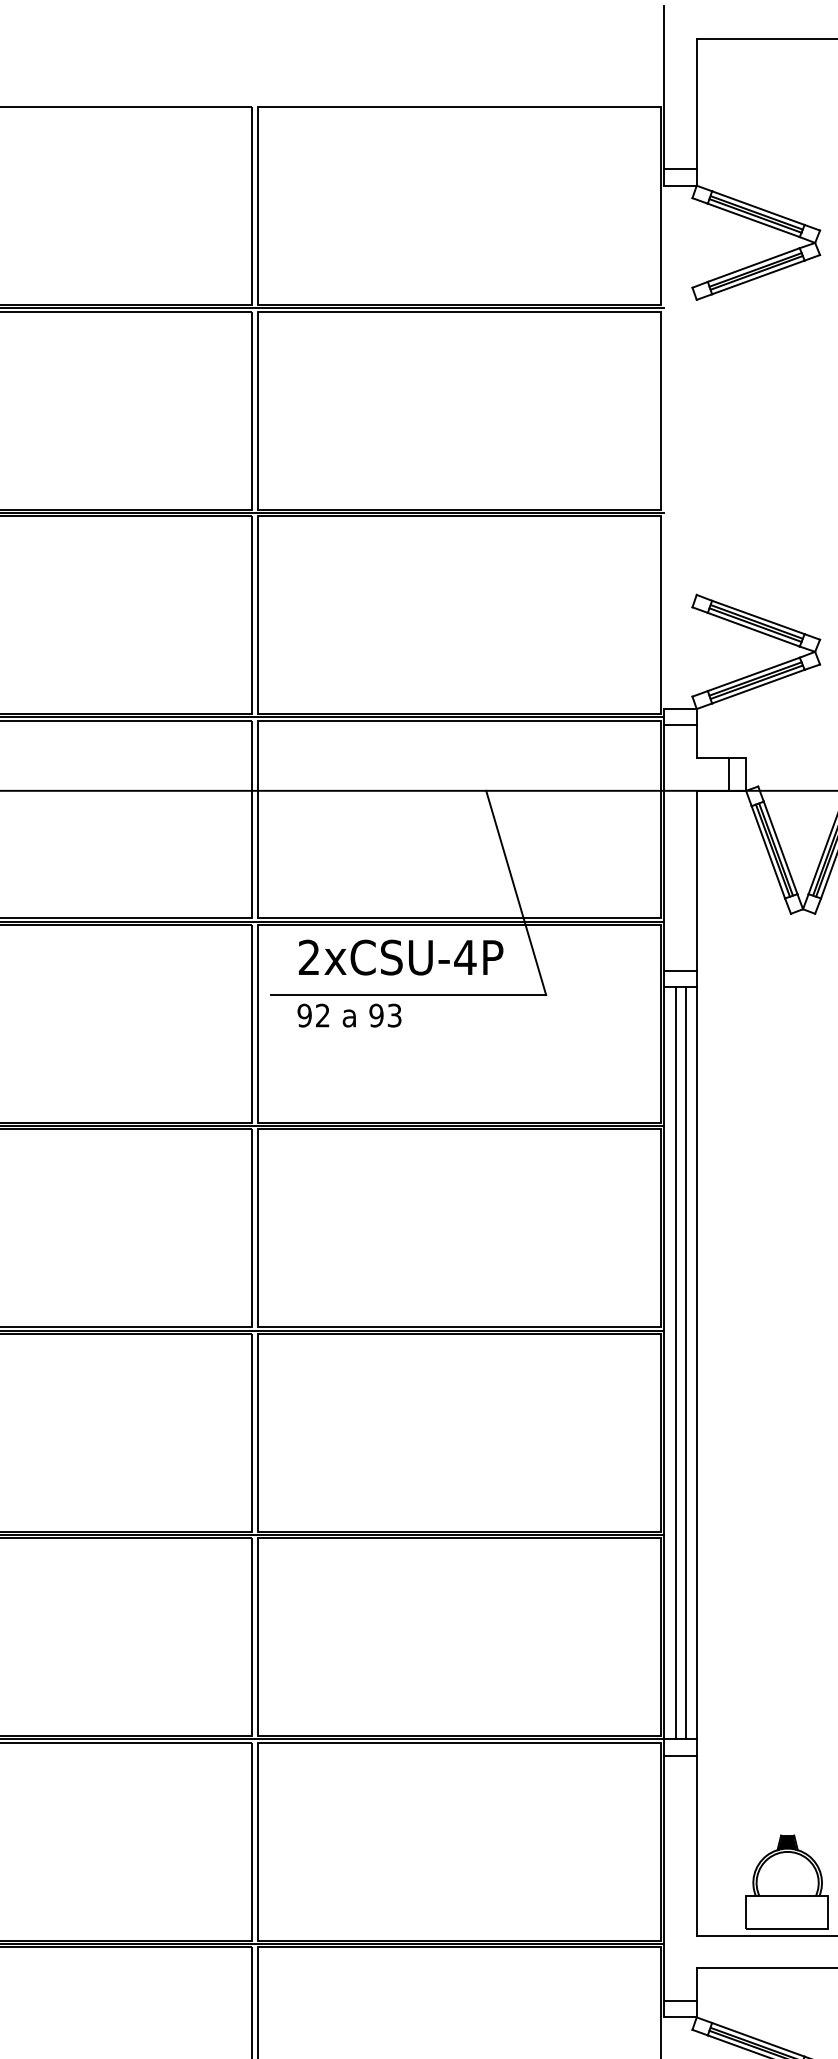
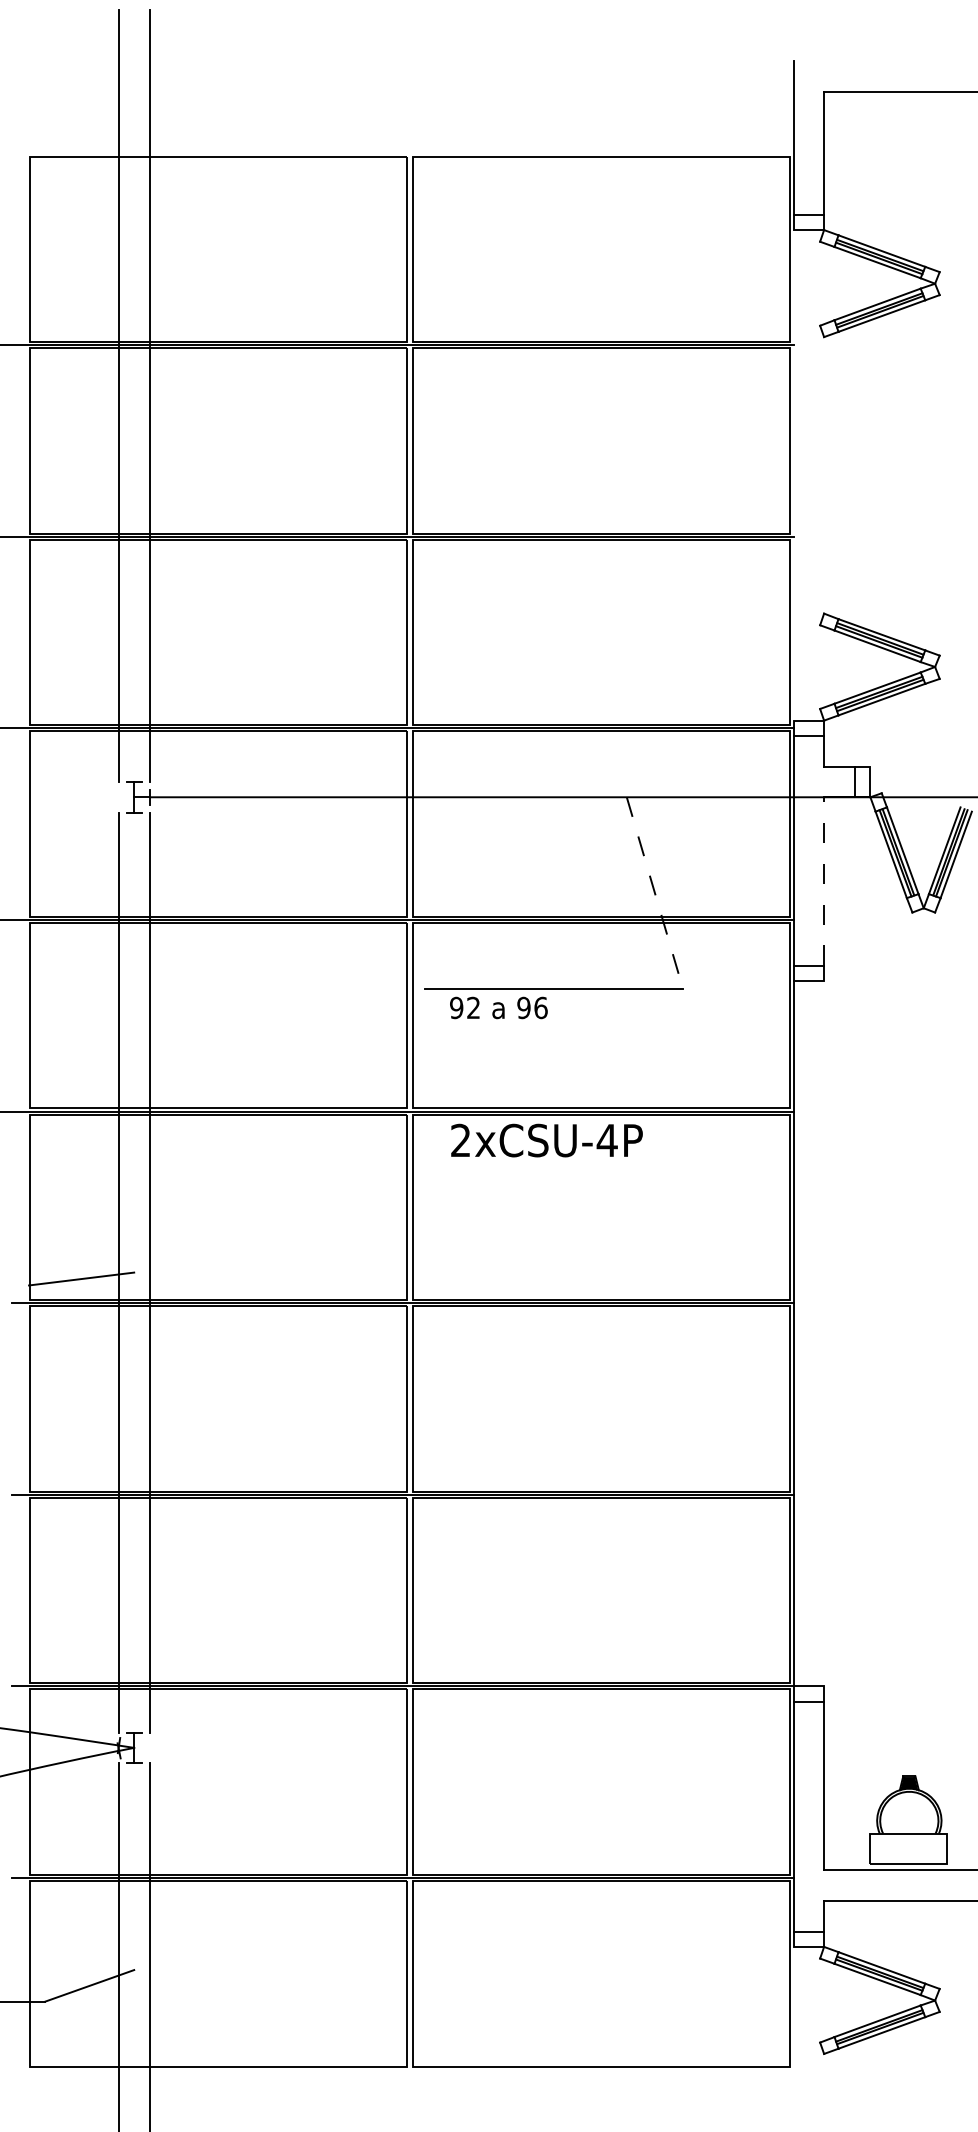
line: (697, 880) -> (824, 881), solid -> dashed
line: (515, 892) -> (654, 892), solid -> dashed
text: (400, 957) -> (546, 1140), moved
text: (394, 1015) -> (540, 1007), 93 -> 96
line: (675, 1362) -> (804, 1333), removed
line: (685, 1362) -> (813, 1333), removed
line: (697, 1362) -> (824, 1333), removed

